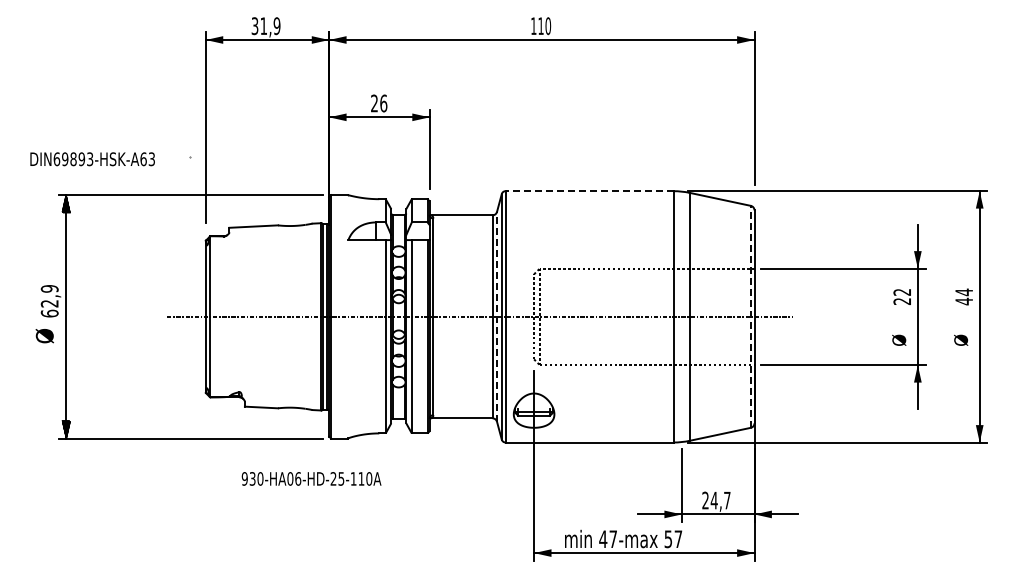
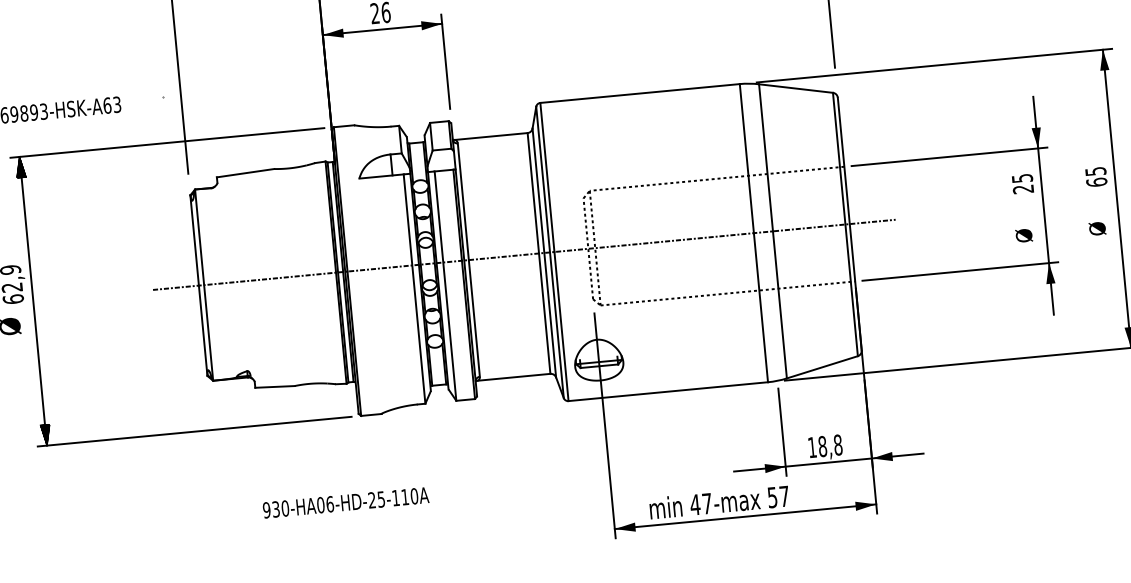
line: (589, 191) -> (639, 93), dashed -> solid
text: (902, 292) -> (1022, 178), 22 -> 25
text: (964, 296) -> (1096, 176), 44 -> 65
line: (497, 316) -> (544, 252), dashed -> solid
line: (750, 316) -> (845, 224), dashed -> solid
text: (311, 478) -> (345, 502), moved
text: (716, 500) -> (825, 446), 24,7 -> 18,8

